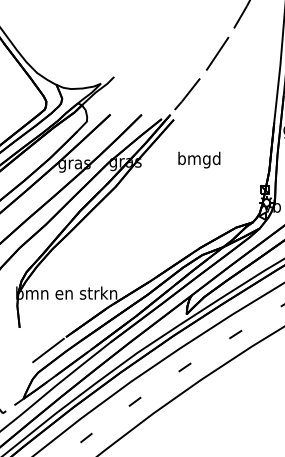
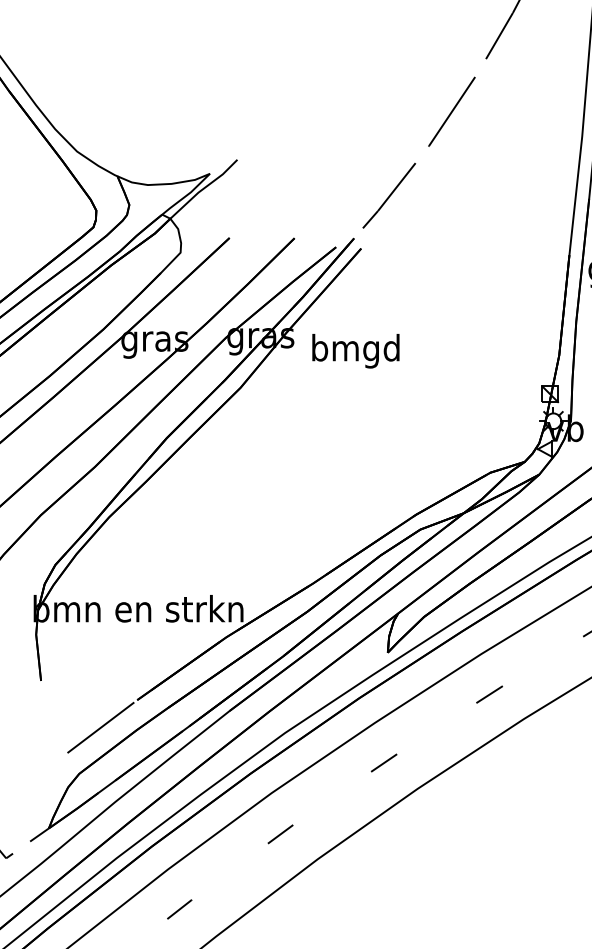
text: (199, 159) -> (356, 349), moved

